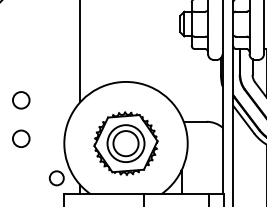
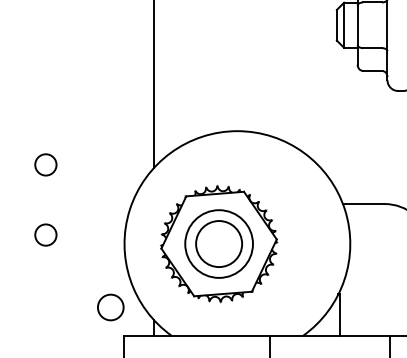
circle: (21, 100) -> (46, 165), size x0.7
circle: (21, 138) -> (46, 234), size x0.7
part: (125, 143) -> (218, 243), moved

